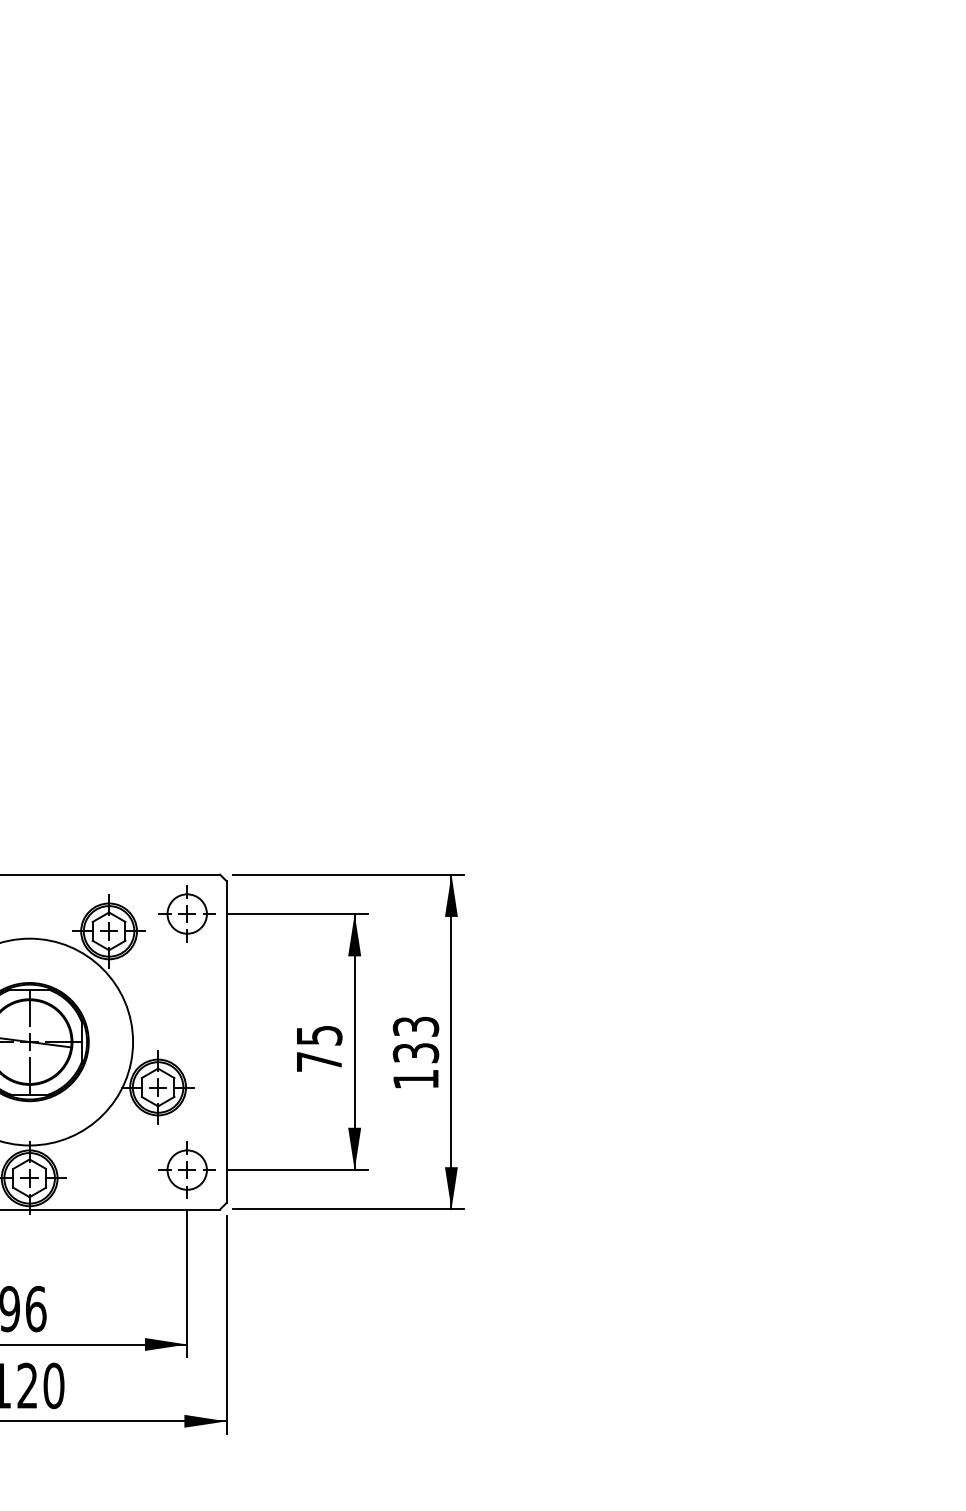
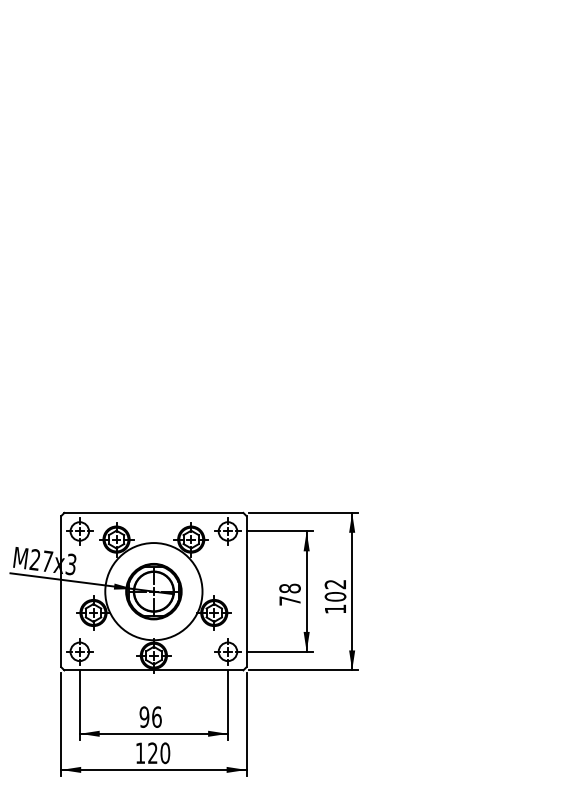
text: (318, 1035) -> (289, 588), 75 -> 78
text: (415, 1039) -> (335, 590), 133 -> 102

